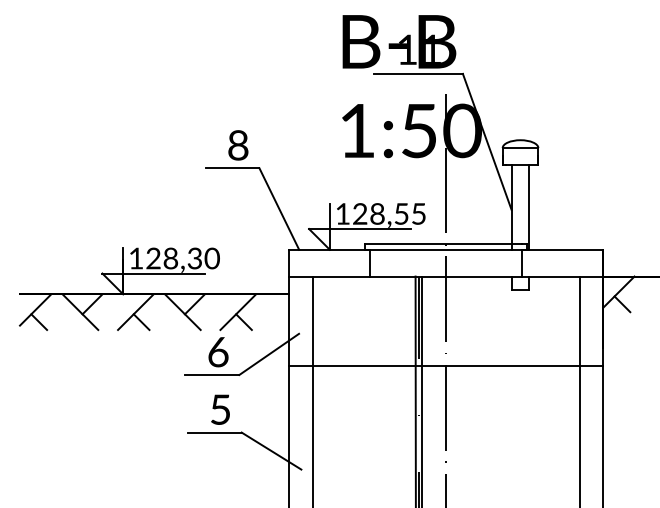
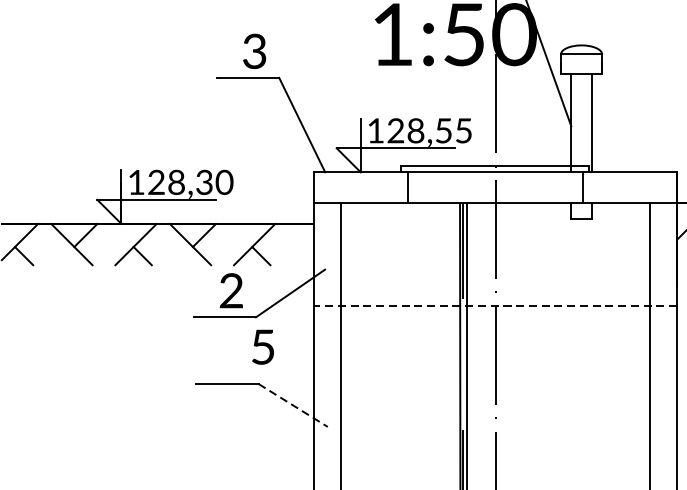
text: (238, 145) -> (254, 51), 8 -> 3
text: (218, 351) -> (231, 290), 6 -> 2
line: (446, 365) -> (495, 306), solid -> dashed
text: (220, 409) -> (263, 346), moved
line: (271, 451) -> (293, 405), solid -> dashed

